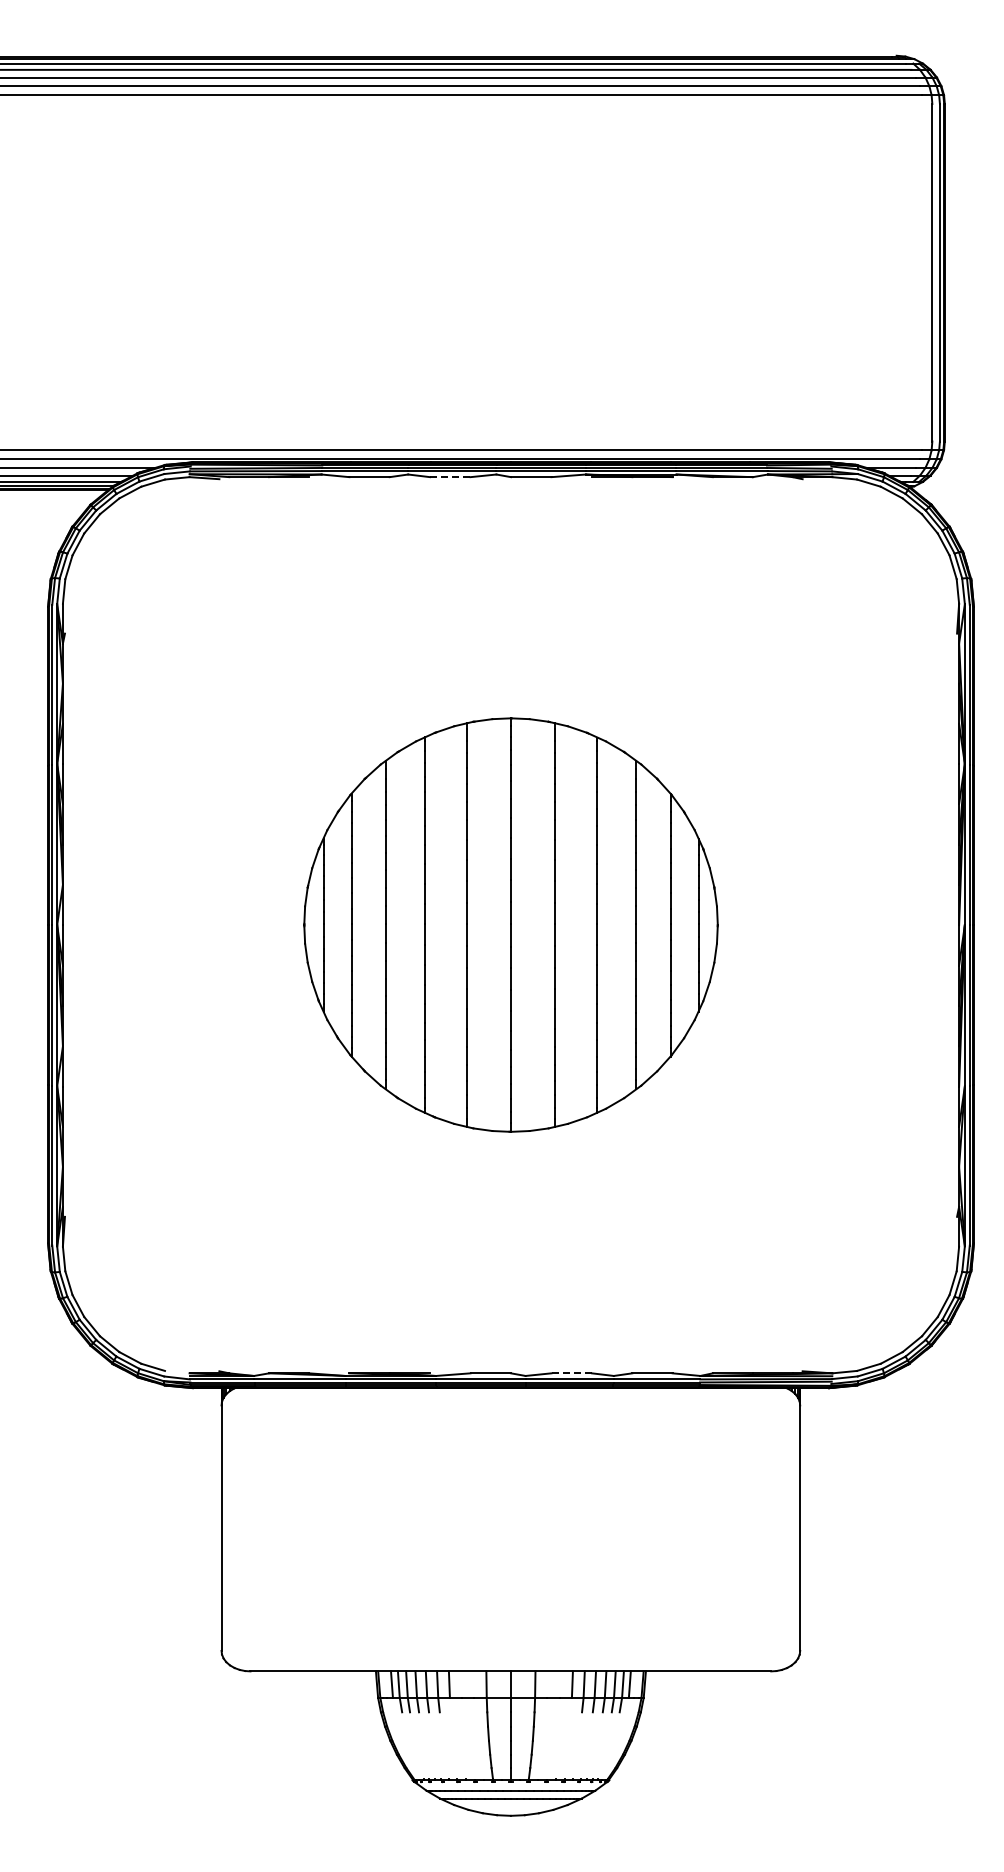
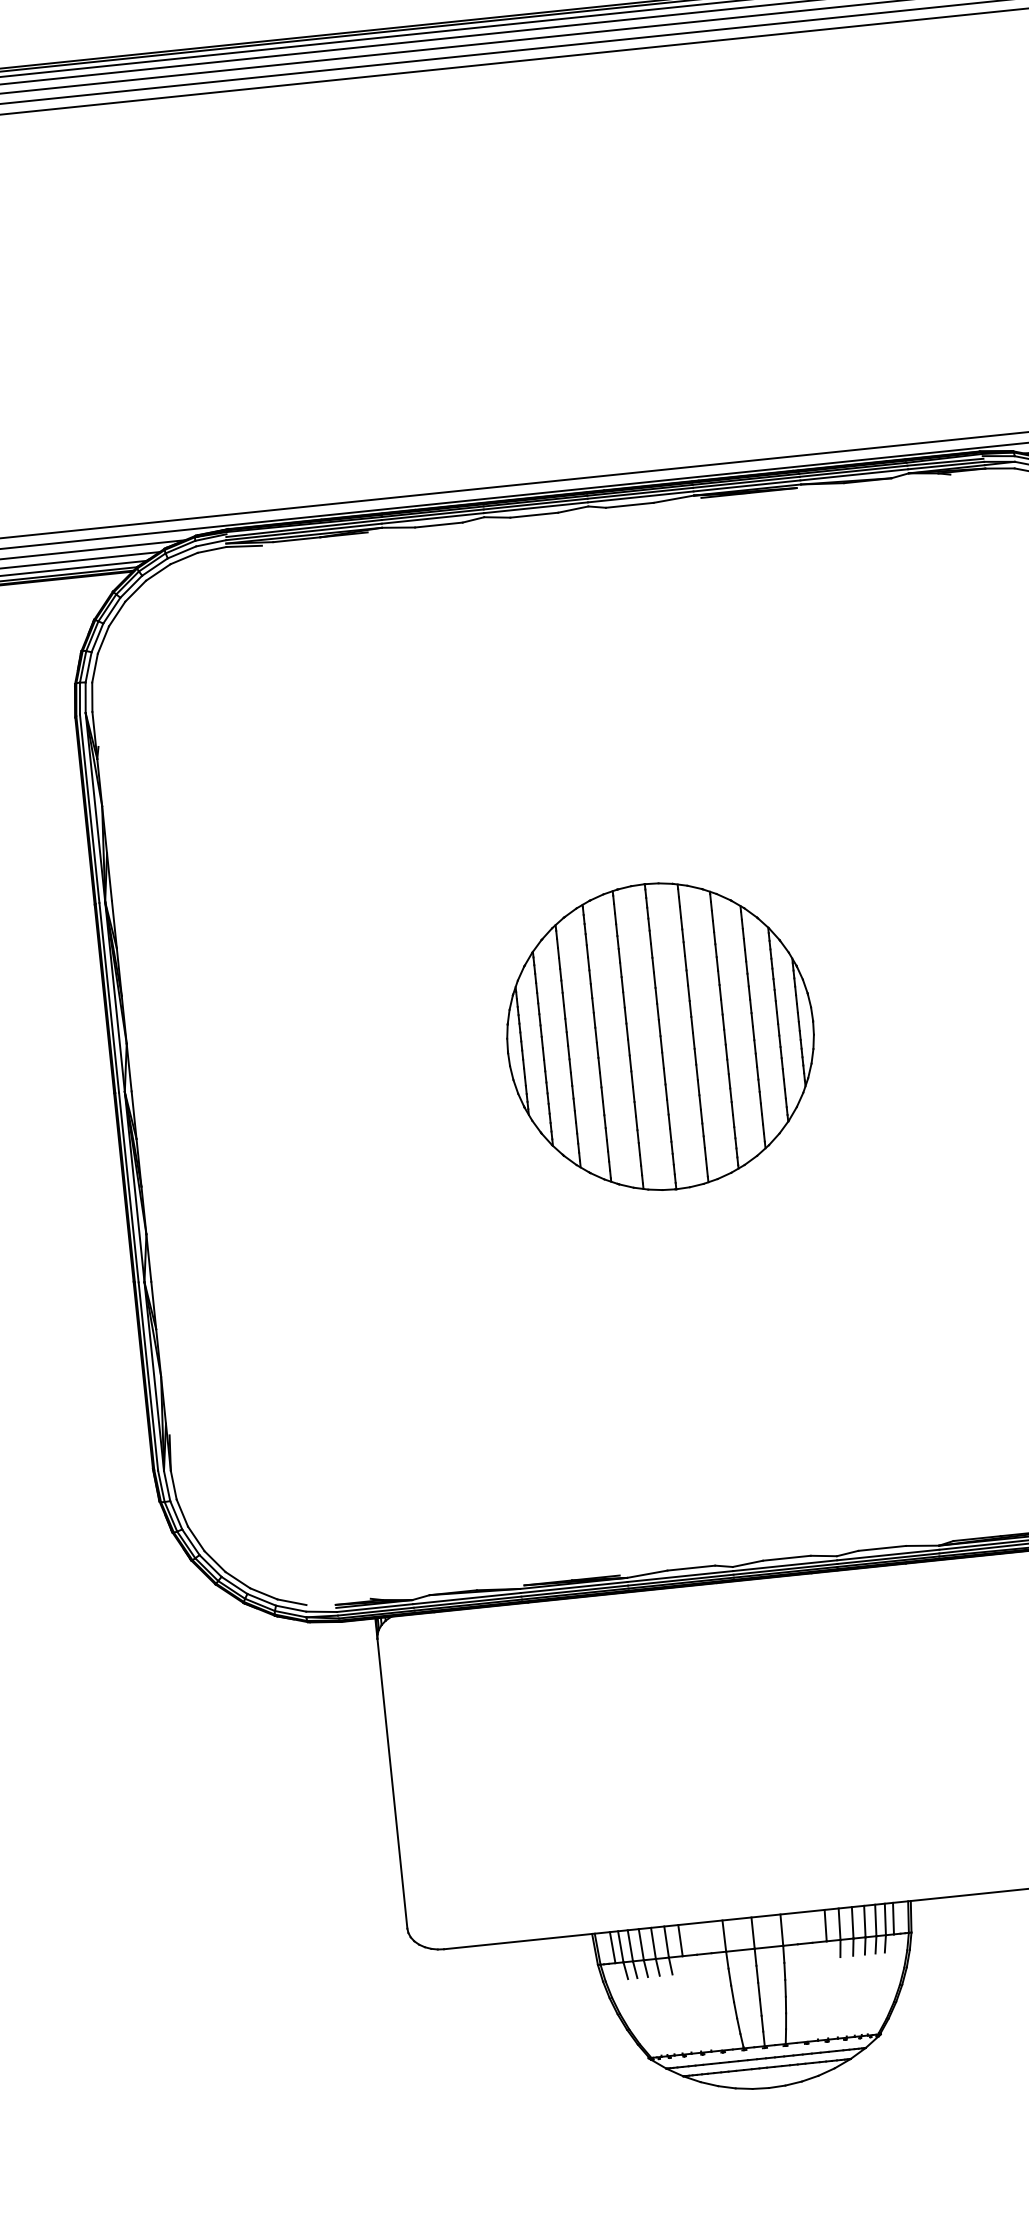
line: (450, 477) -> (534, 515), dashed -> solid
part: (510, 925) -> (659, 1037), size x0.62
line: (571, 1373) -> (786, 1558), dashed -> solid

